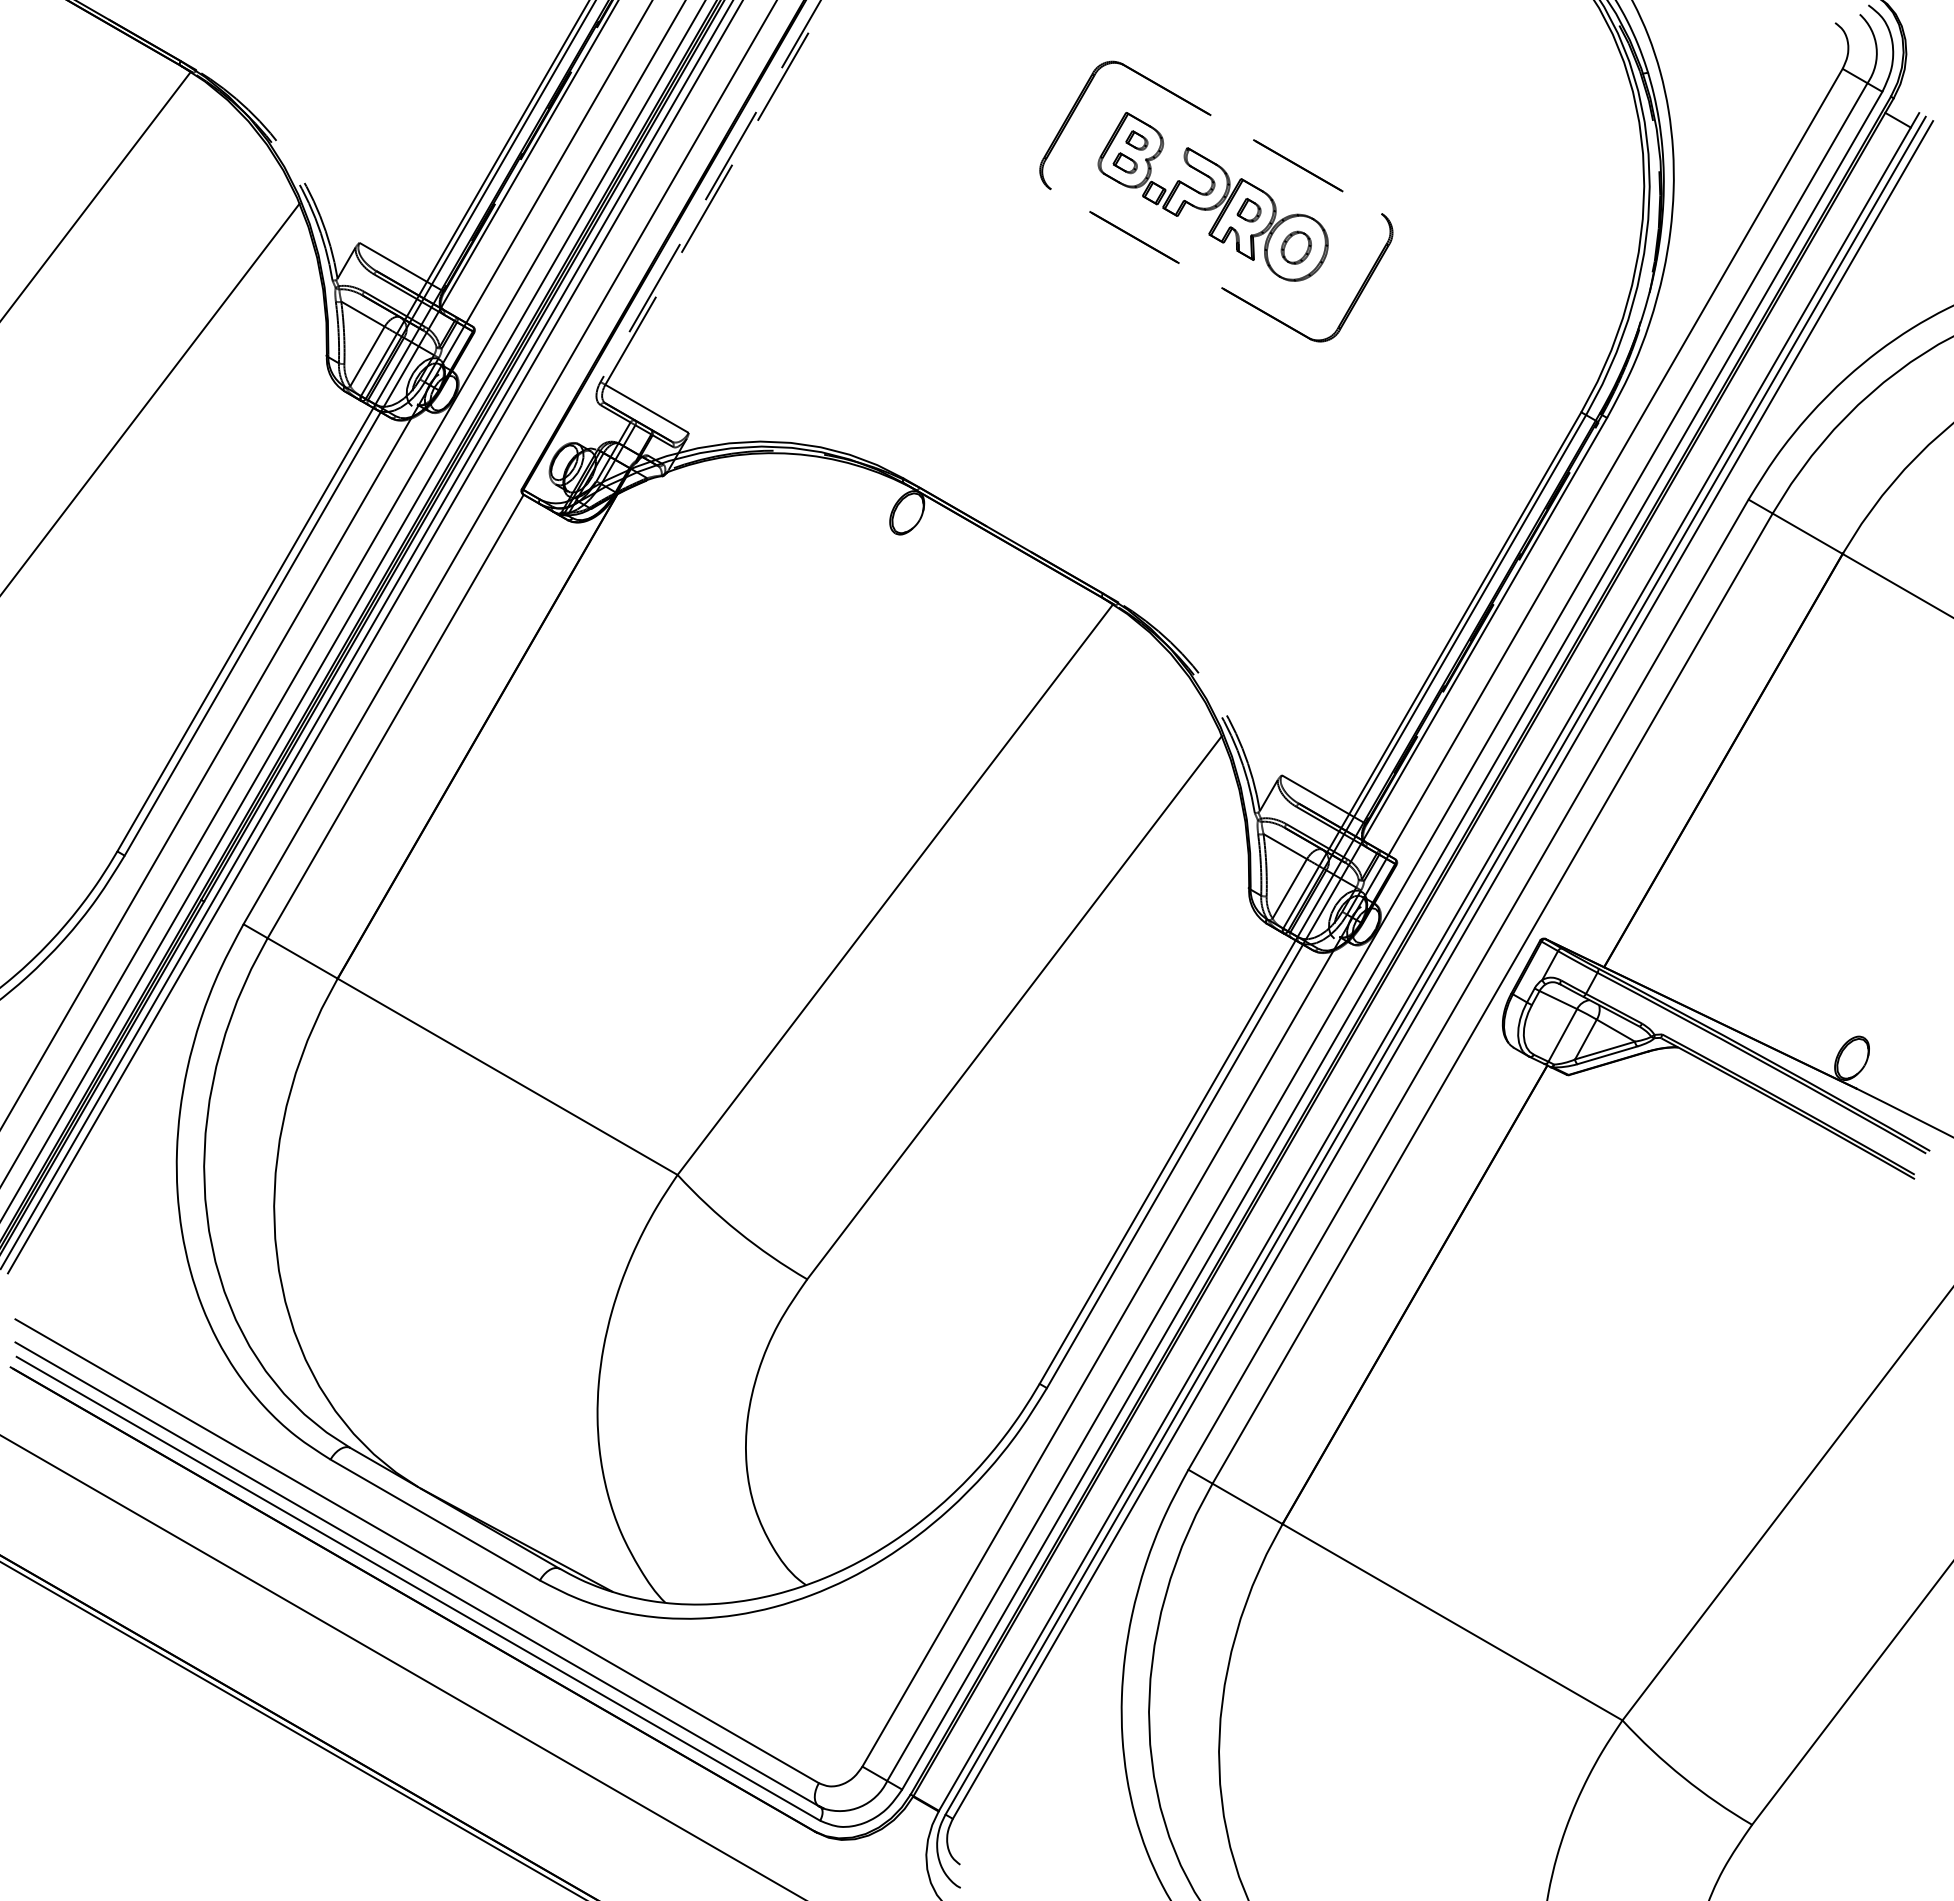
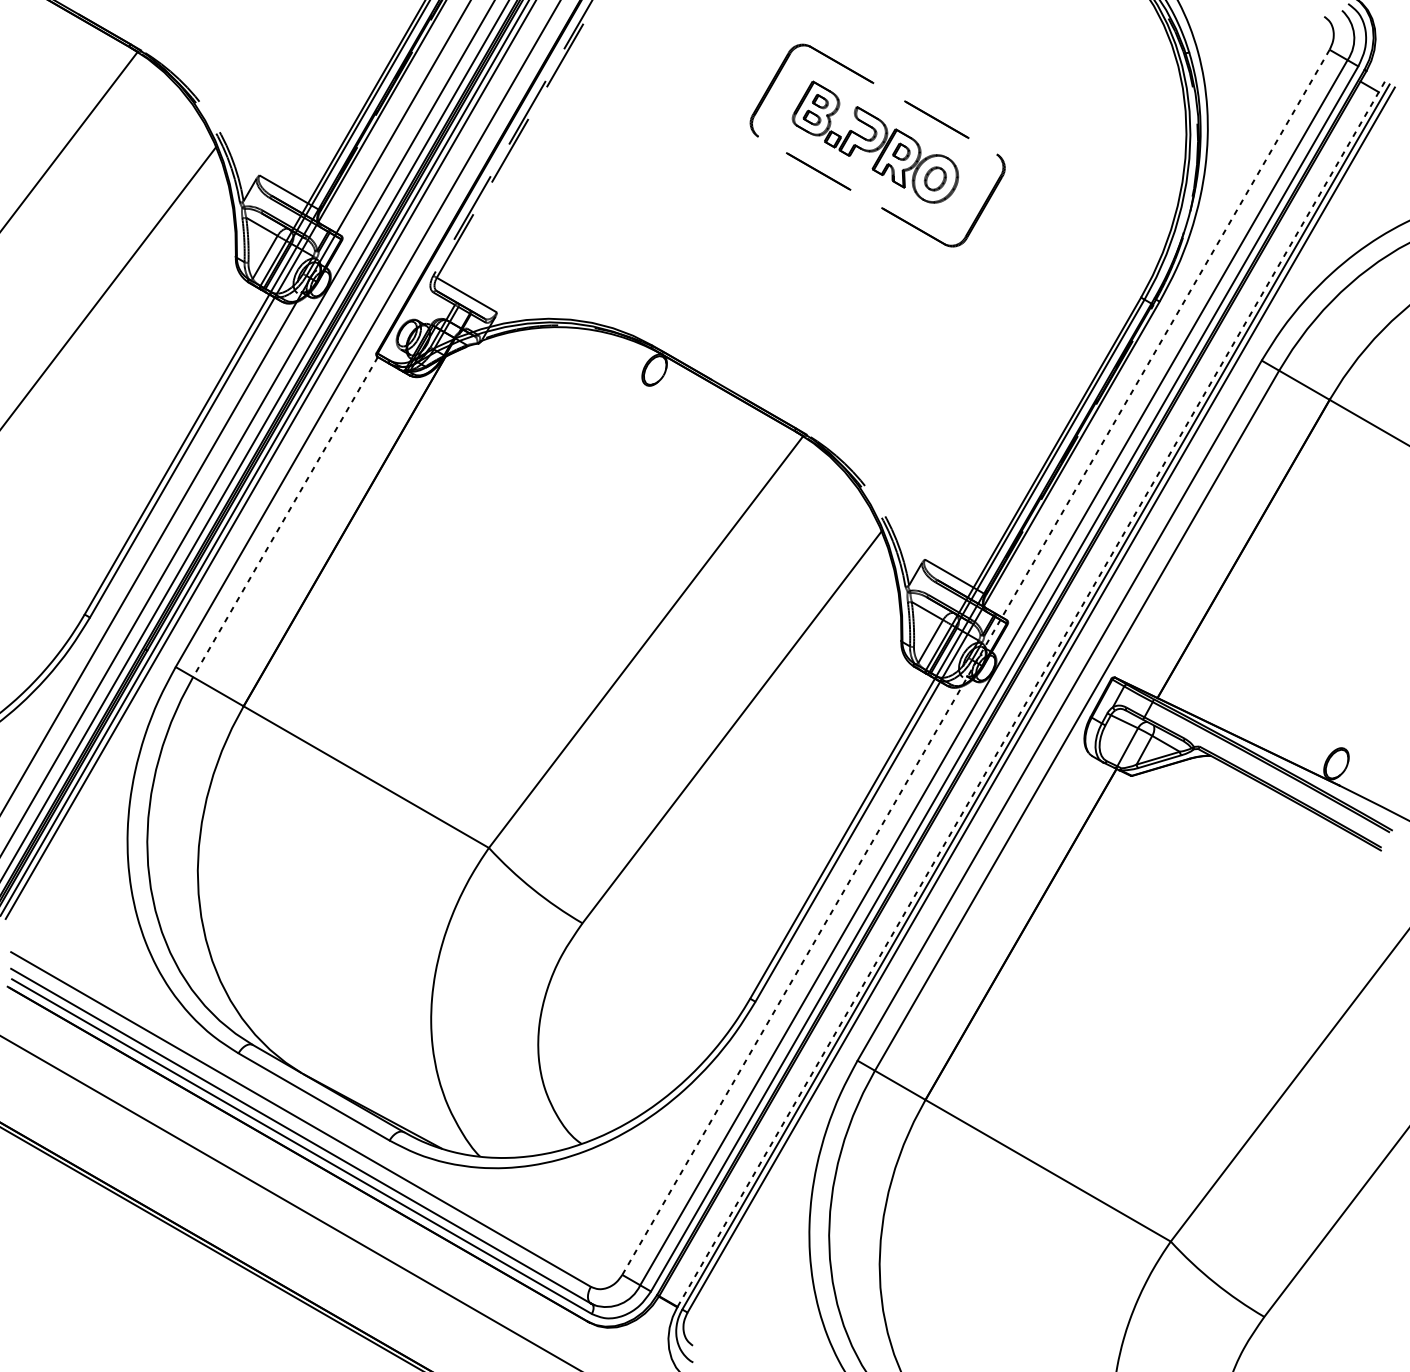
line: (395, 716) -> (285, 517), solid -> dashed
line: (1352, 917) -> (975, 662), solid -> dashed
line: (1428, 962) -> (1030, 694), solid -> dashed

